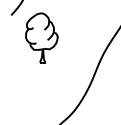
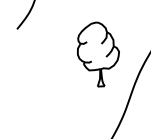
part: (41, 37) -> (97, 53), moved

